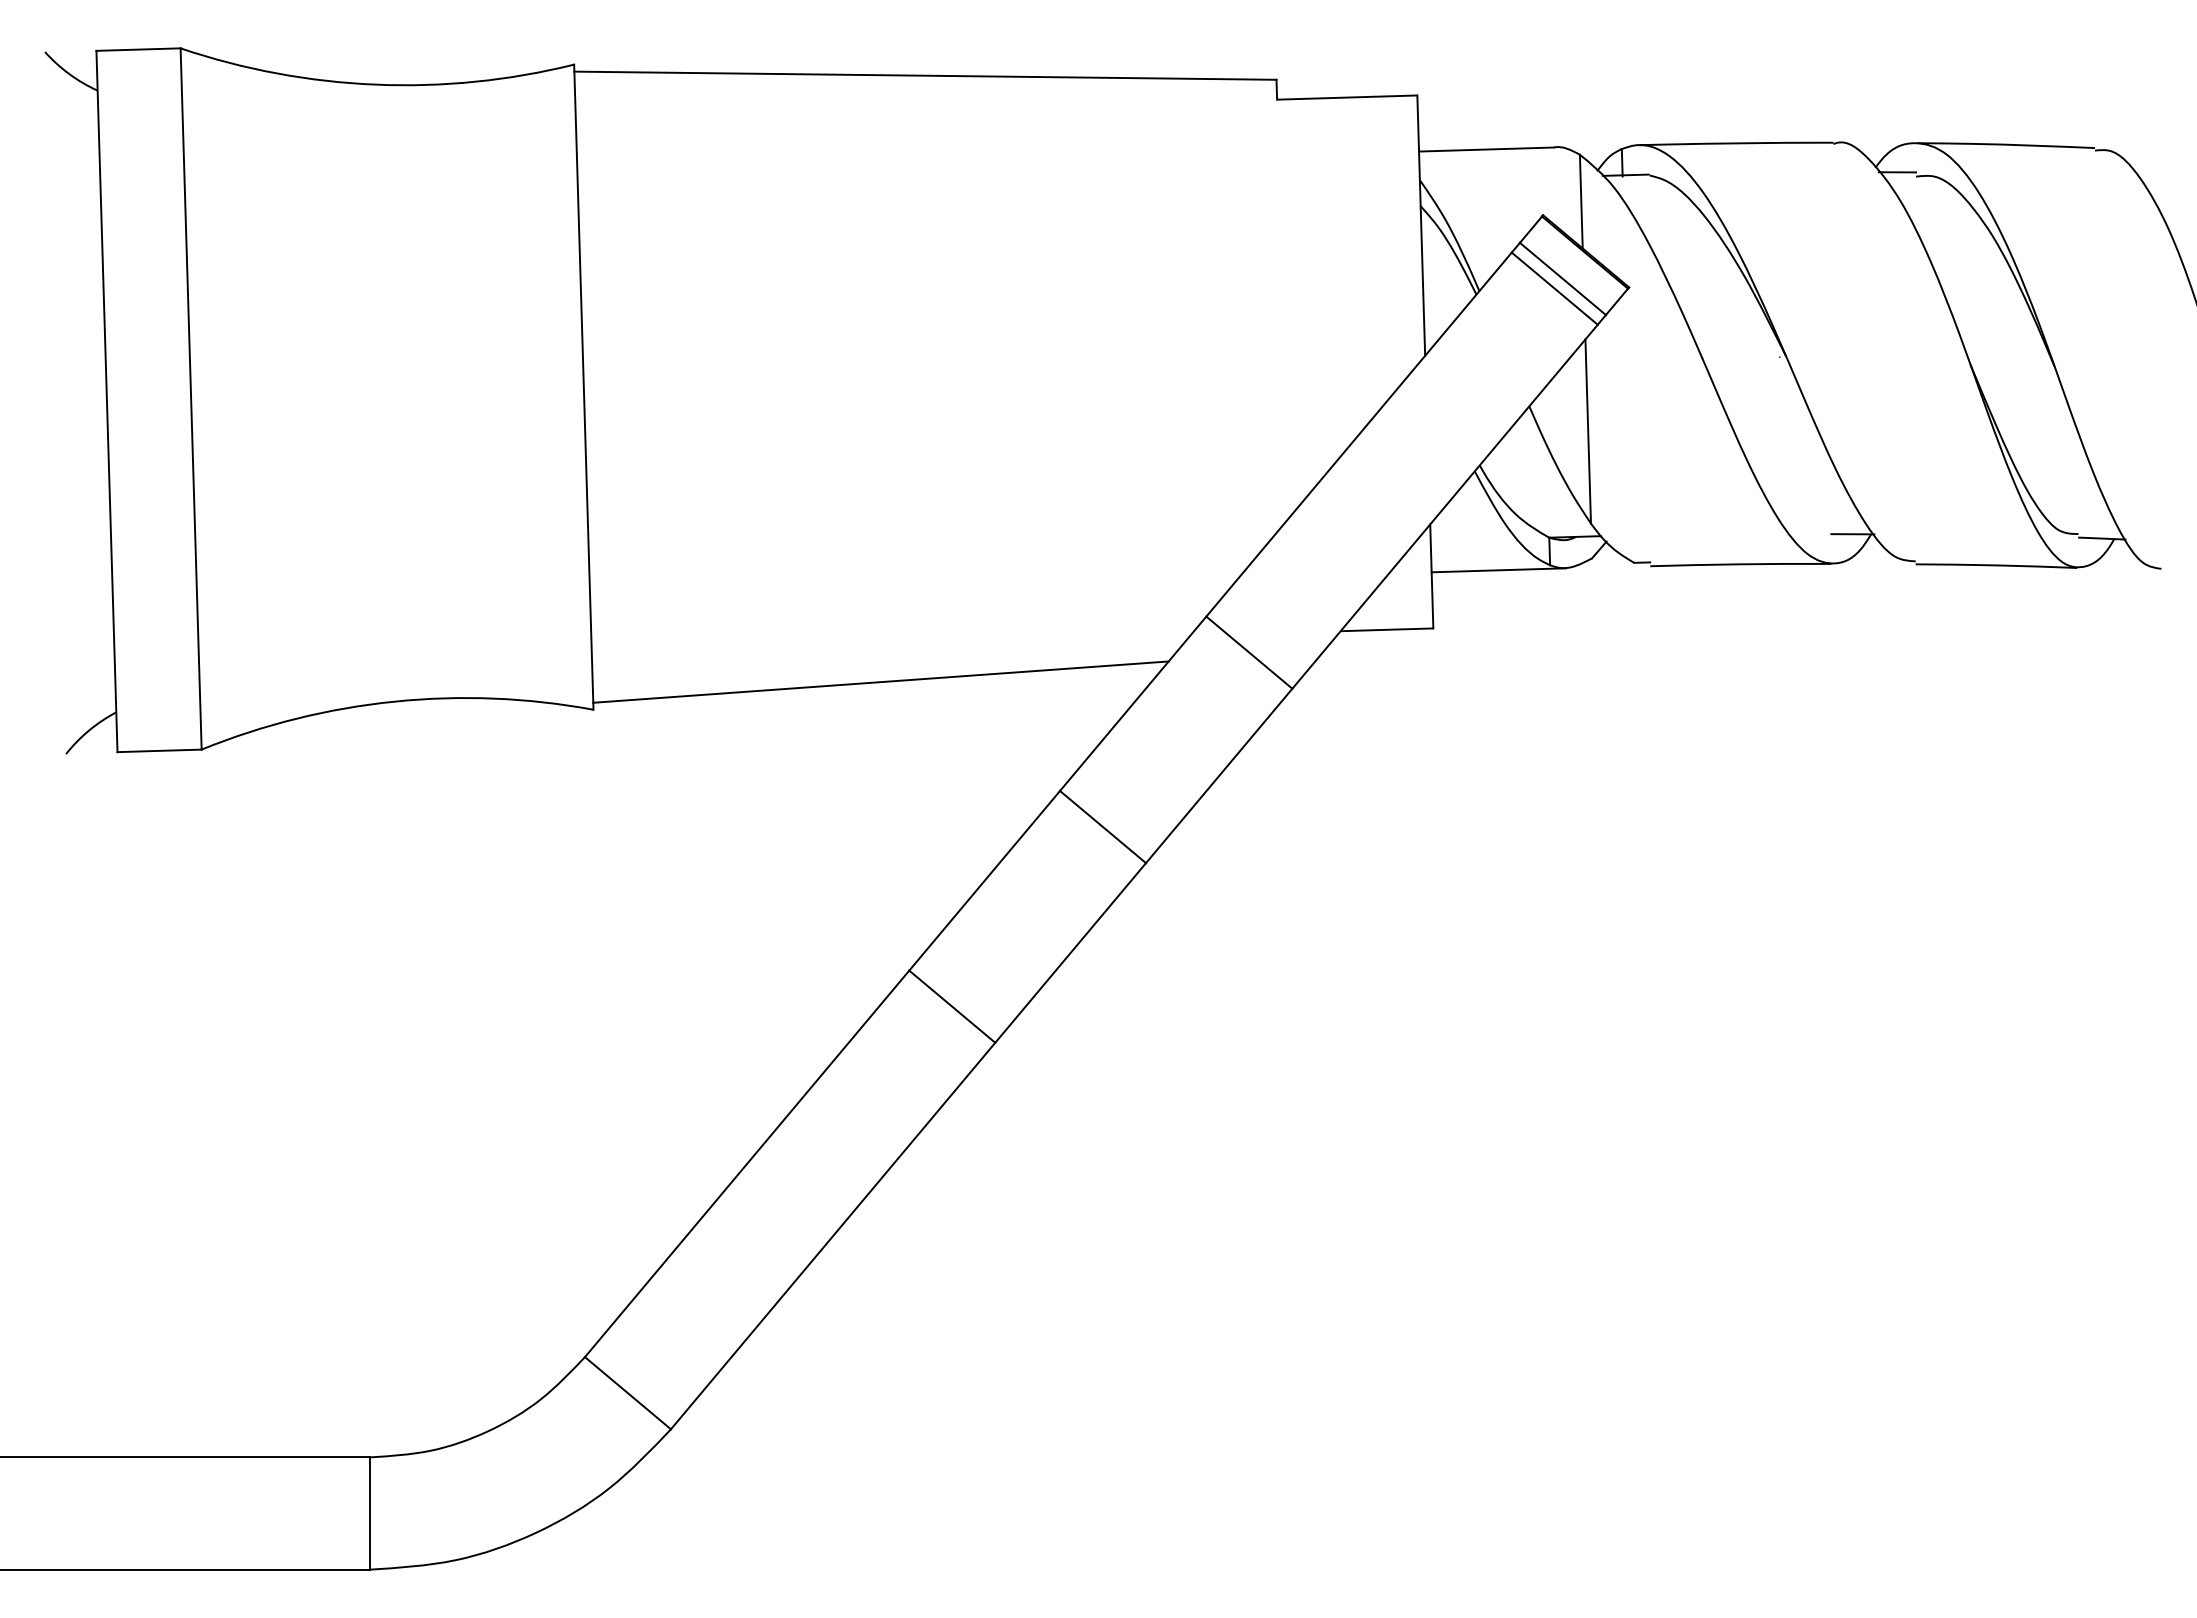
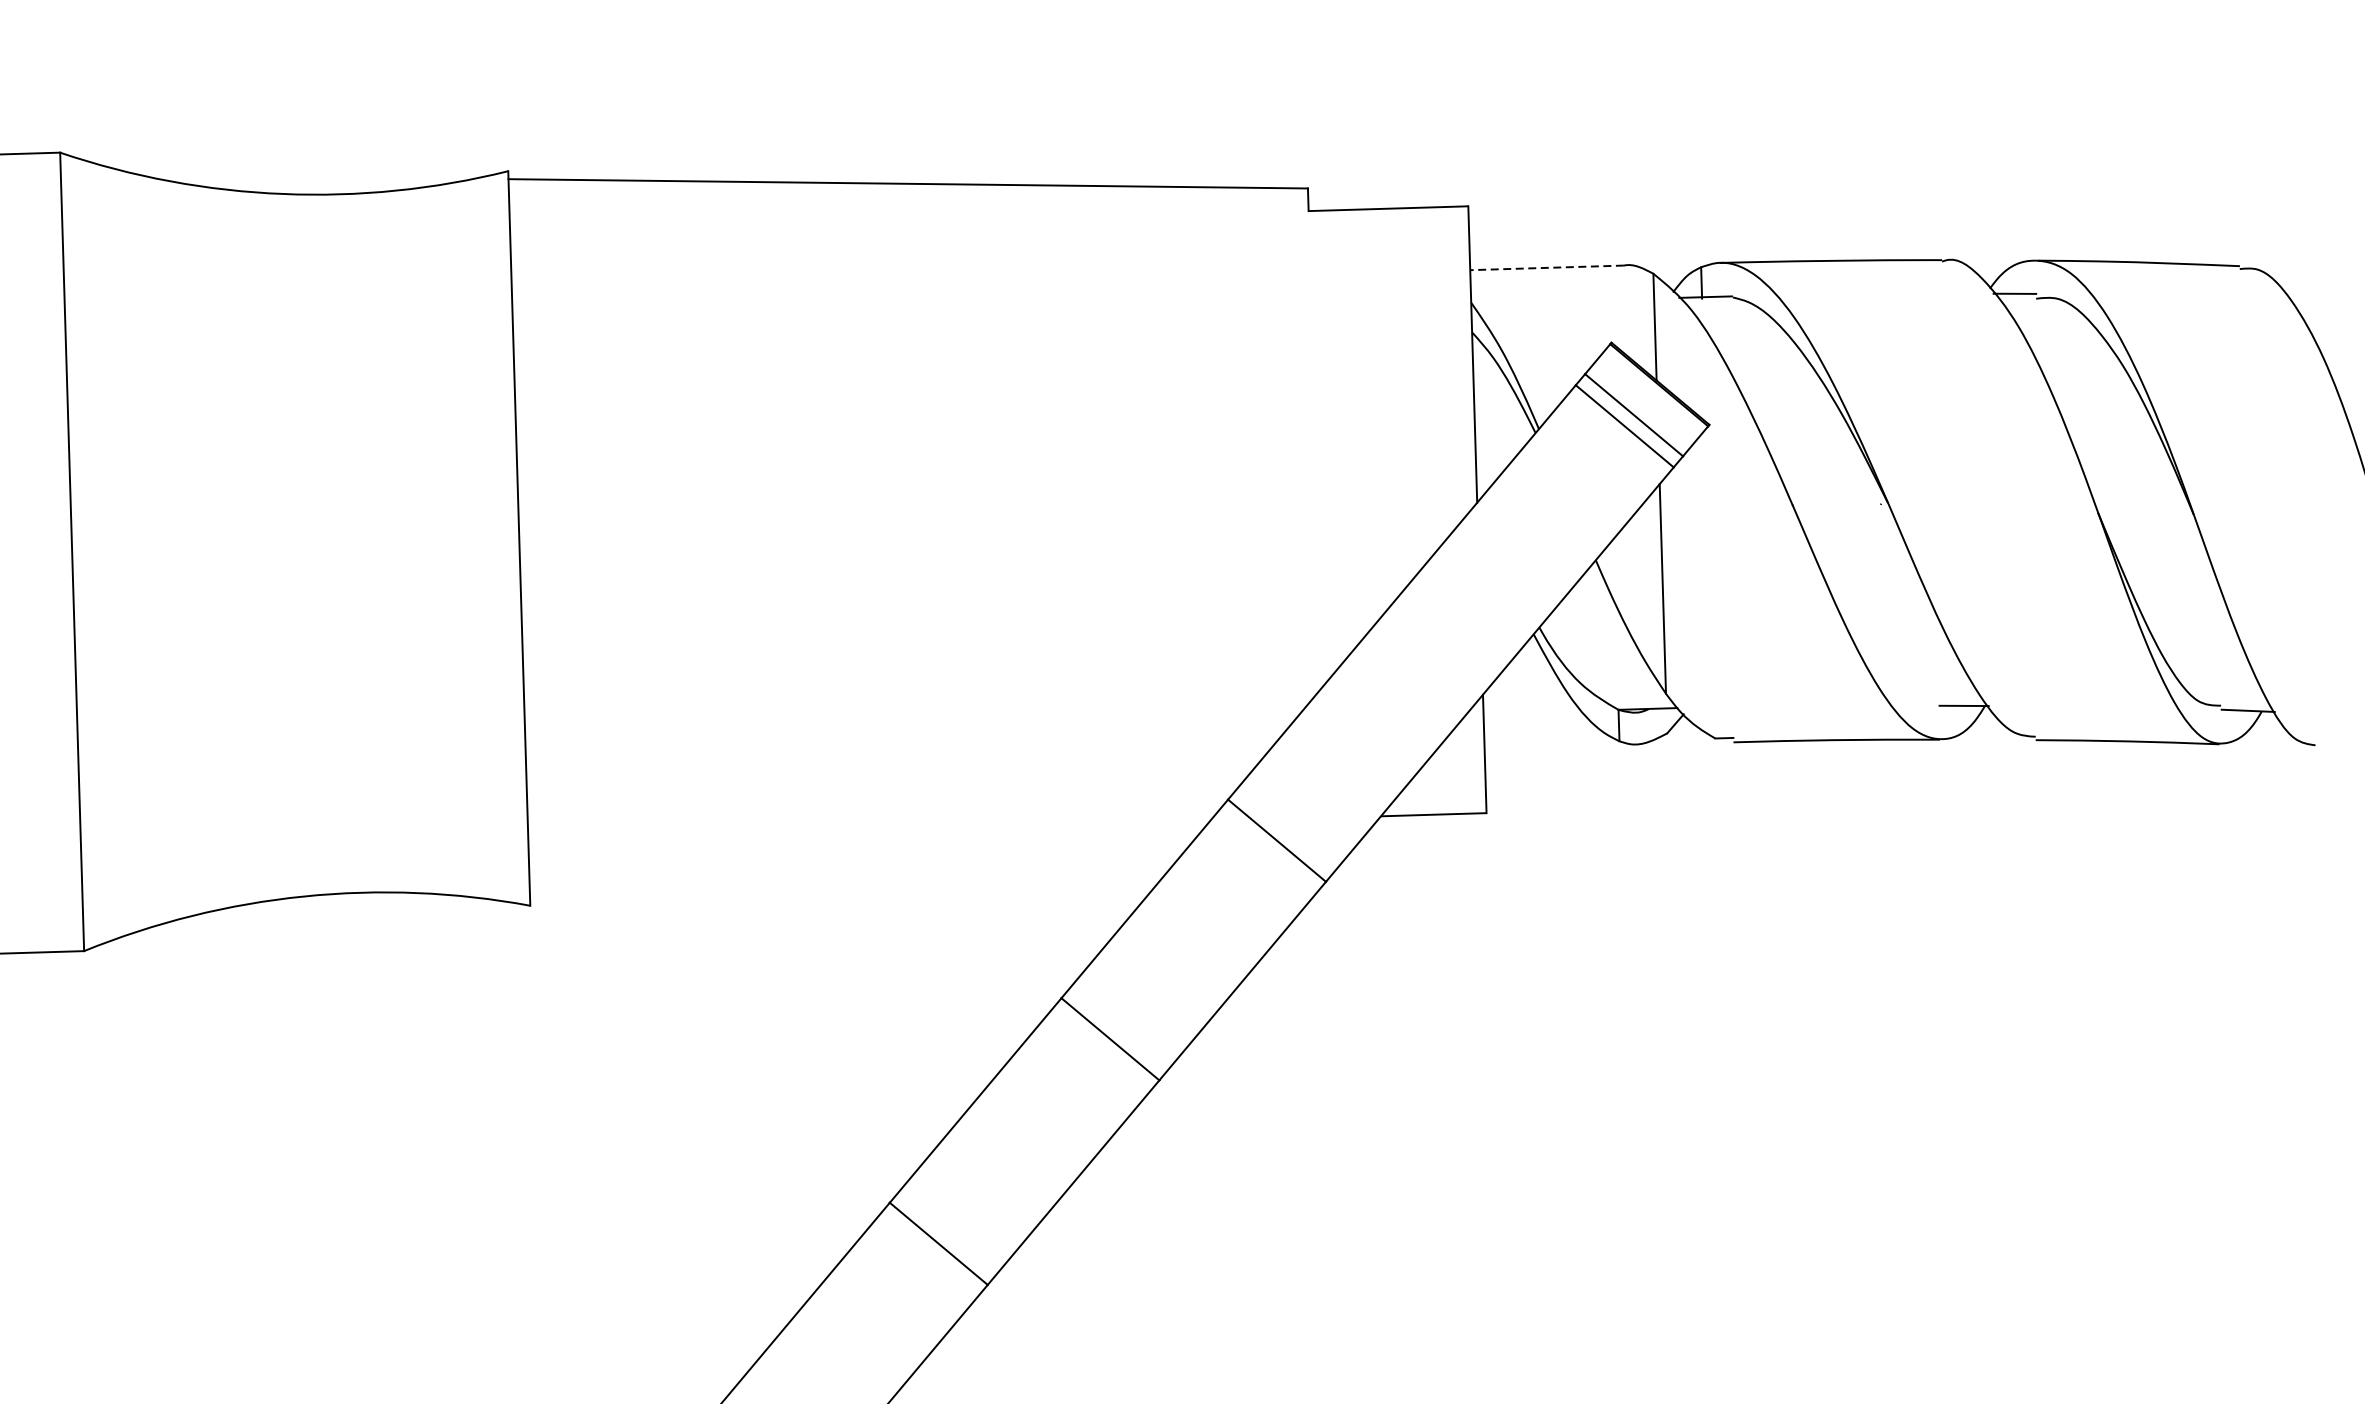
line: (1486, 149) -> (1547, 267), solid -> dashed
line: (1498, 570) -> (1560, 747), removed
line: (880, 681) -> (857, 873), removed

